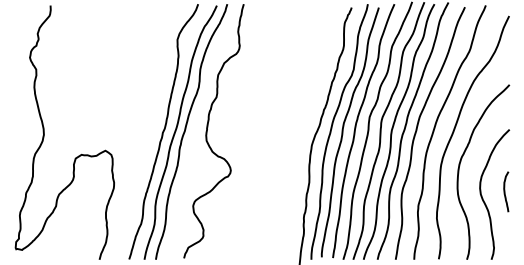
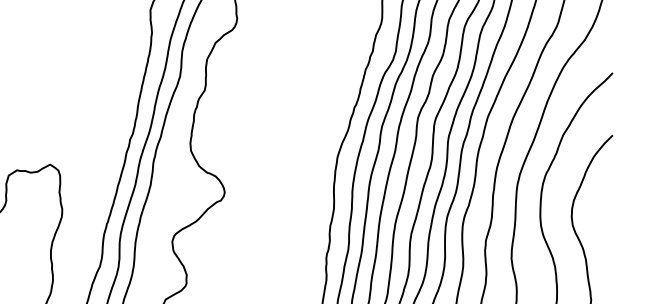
curve: (505, 191) -> (607, 221), removed

